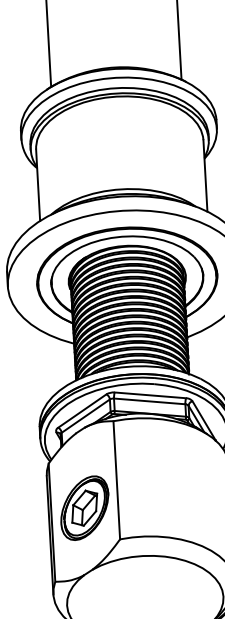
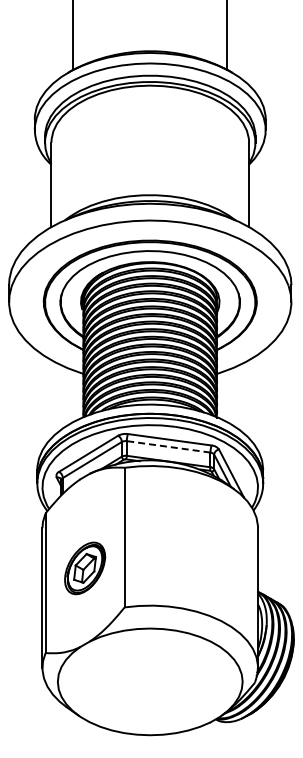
line: (149, 401) -> (168, 446), solid -> dashed
part: (84, 508) -> (84, 568), size x0.7

